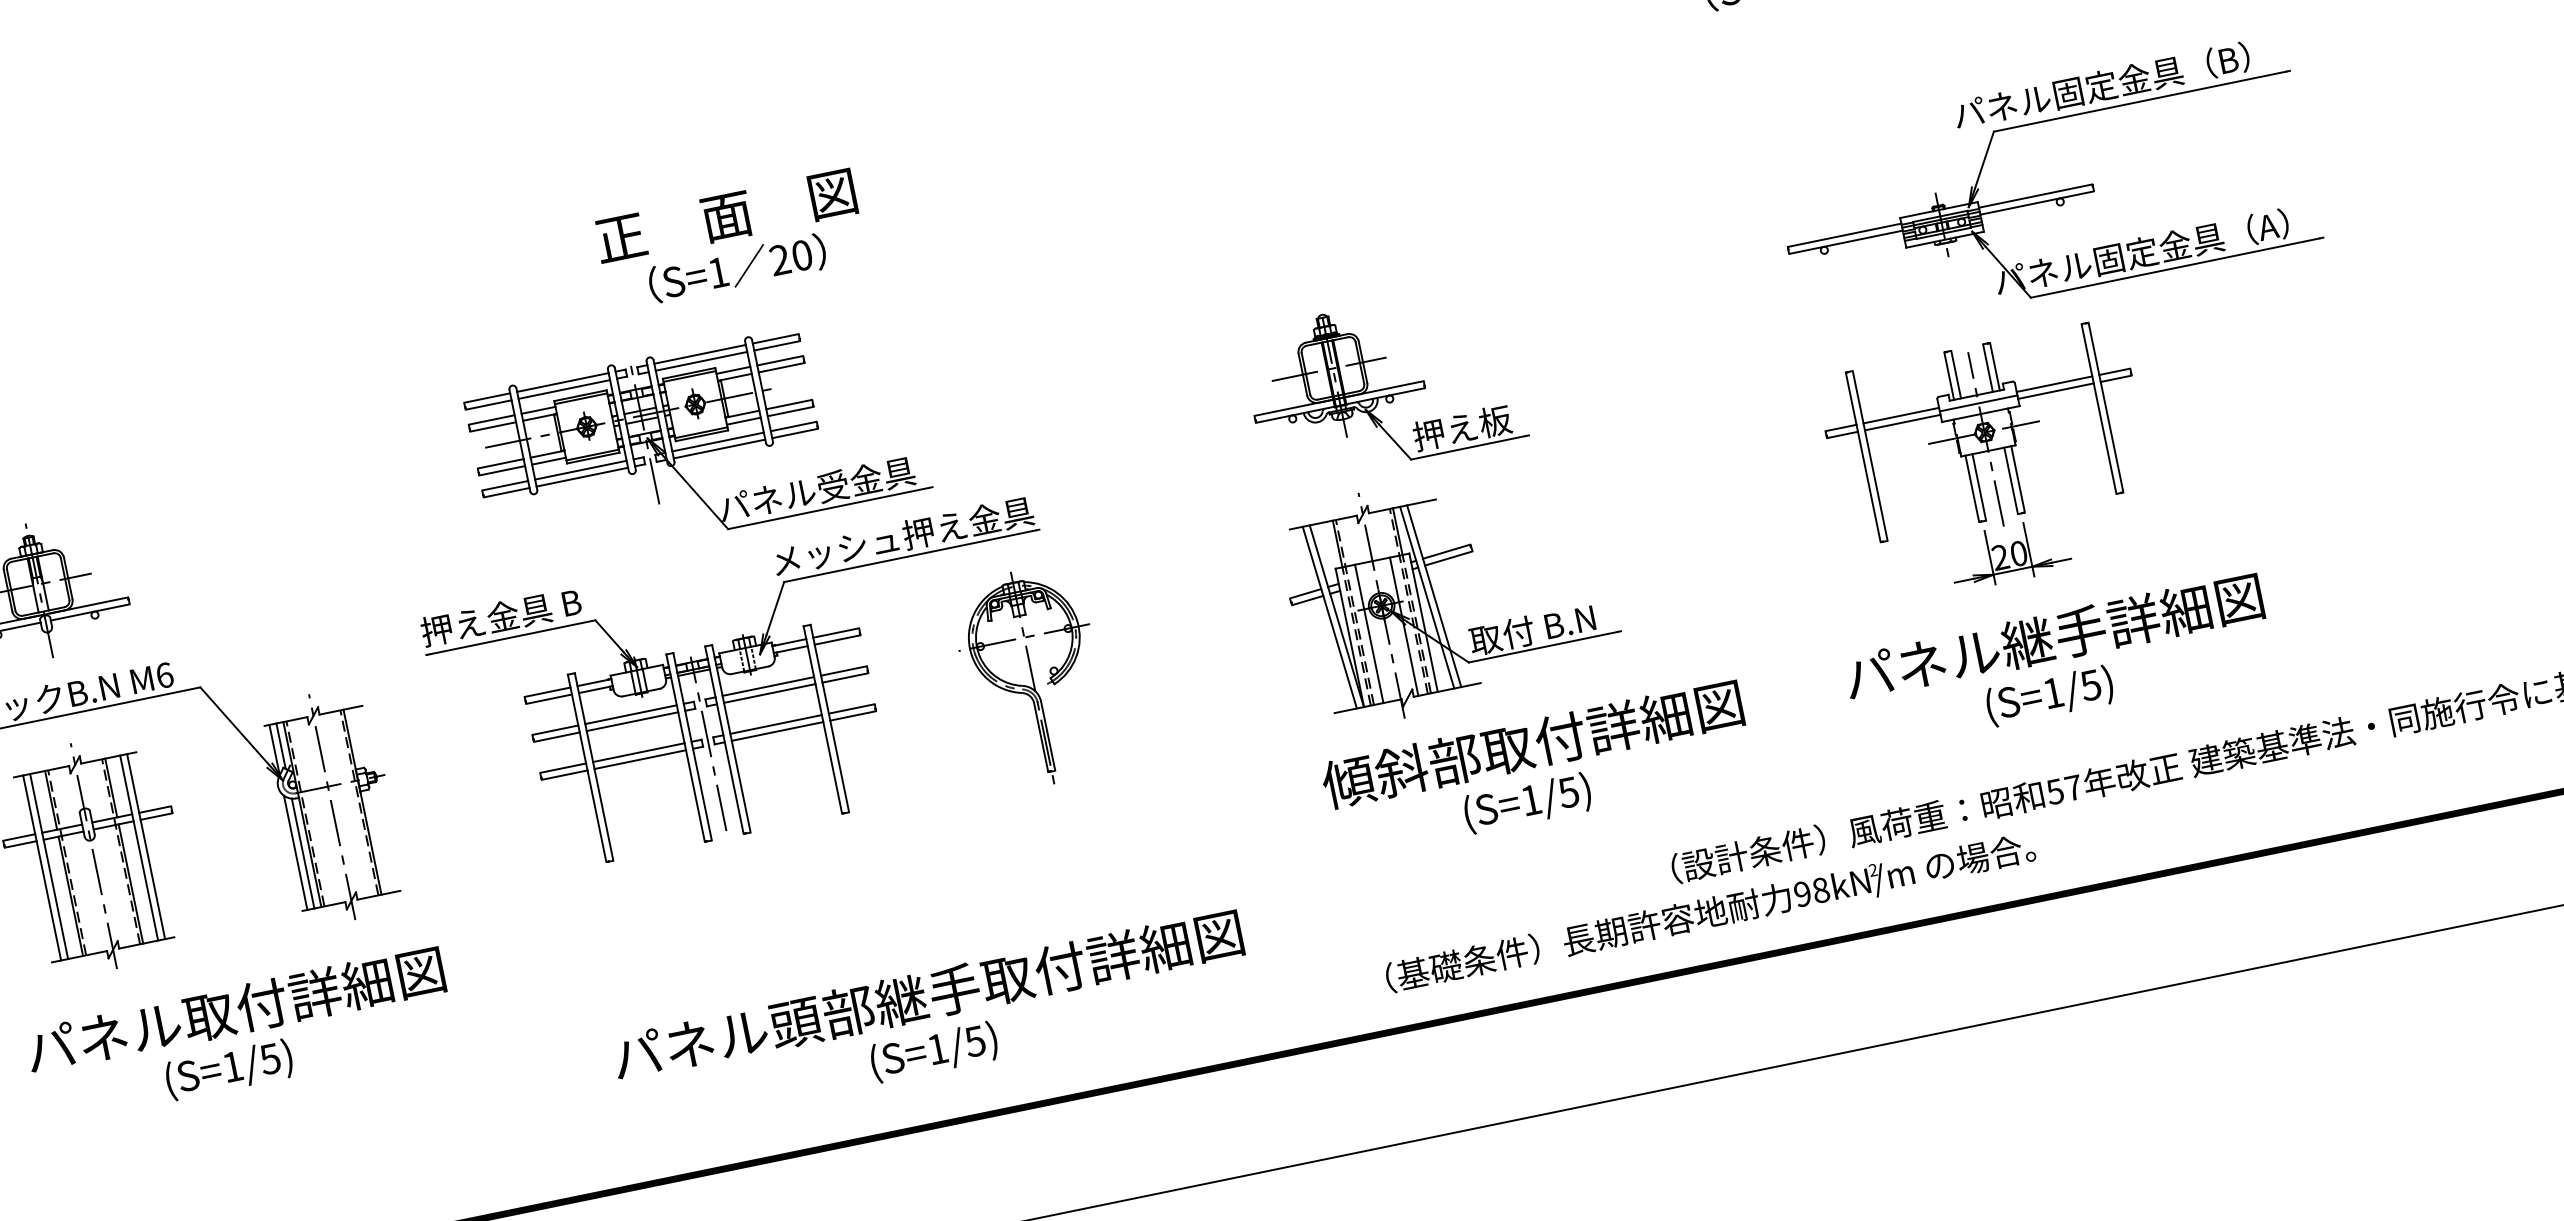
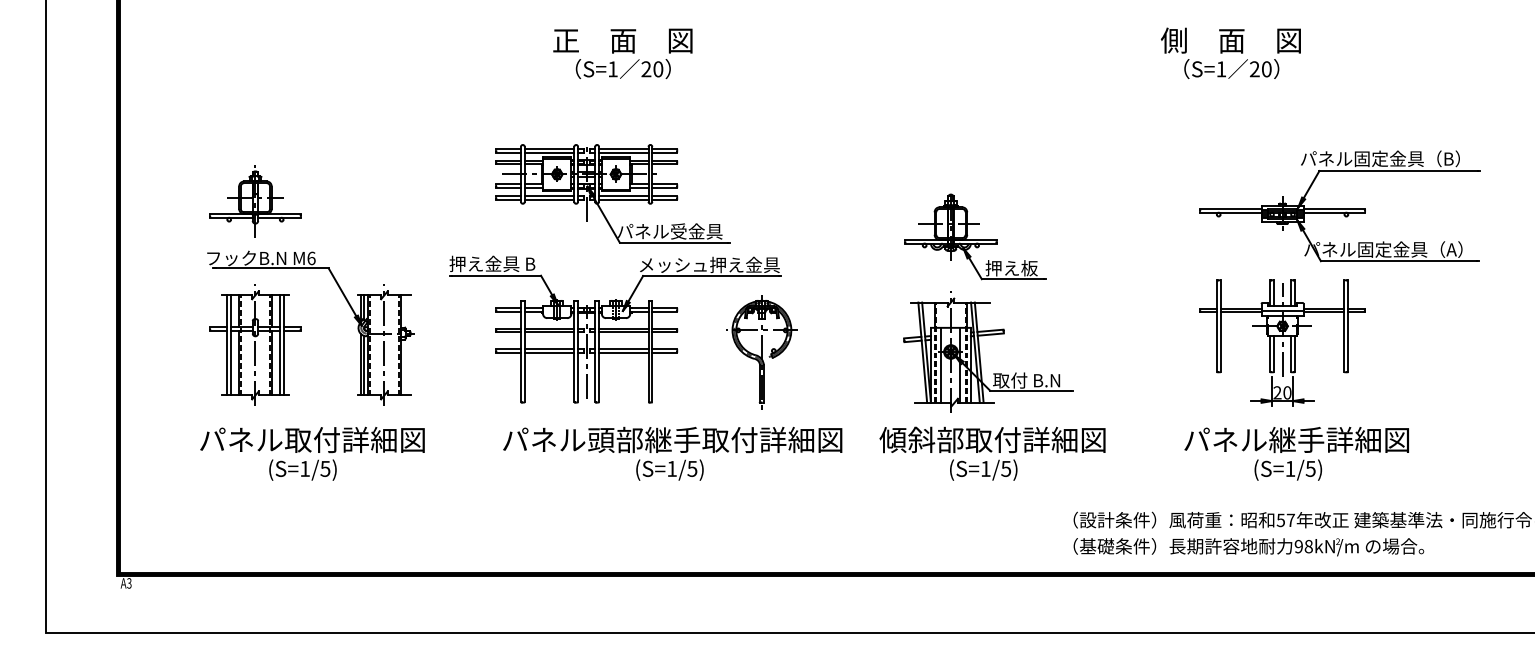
text: (729, 239) -> (622, 53), moved
text: (1537, 769) -> (992, 453), moved
text: (1709, 914) -> (1248, 547), moved
text: (932, 1020) -> (672, 453), moved

